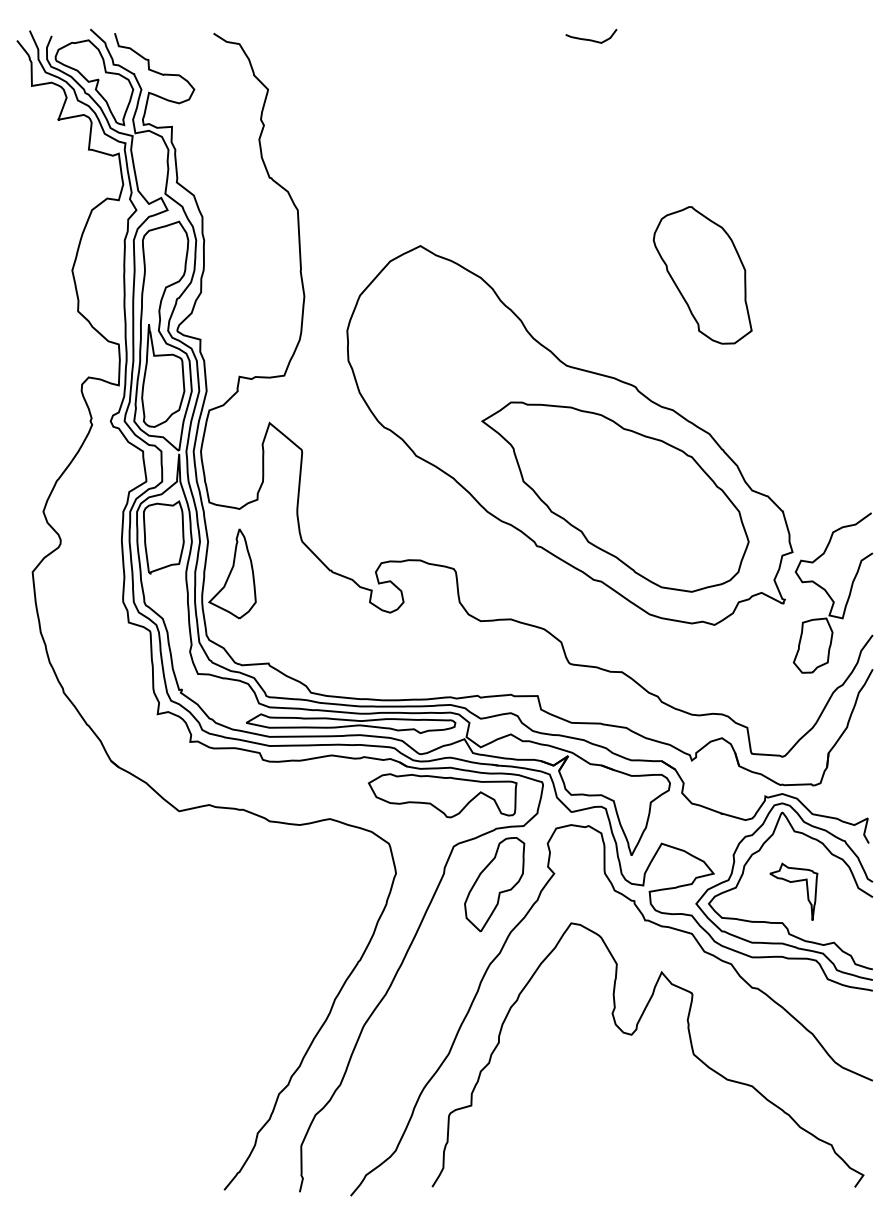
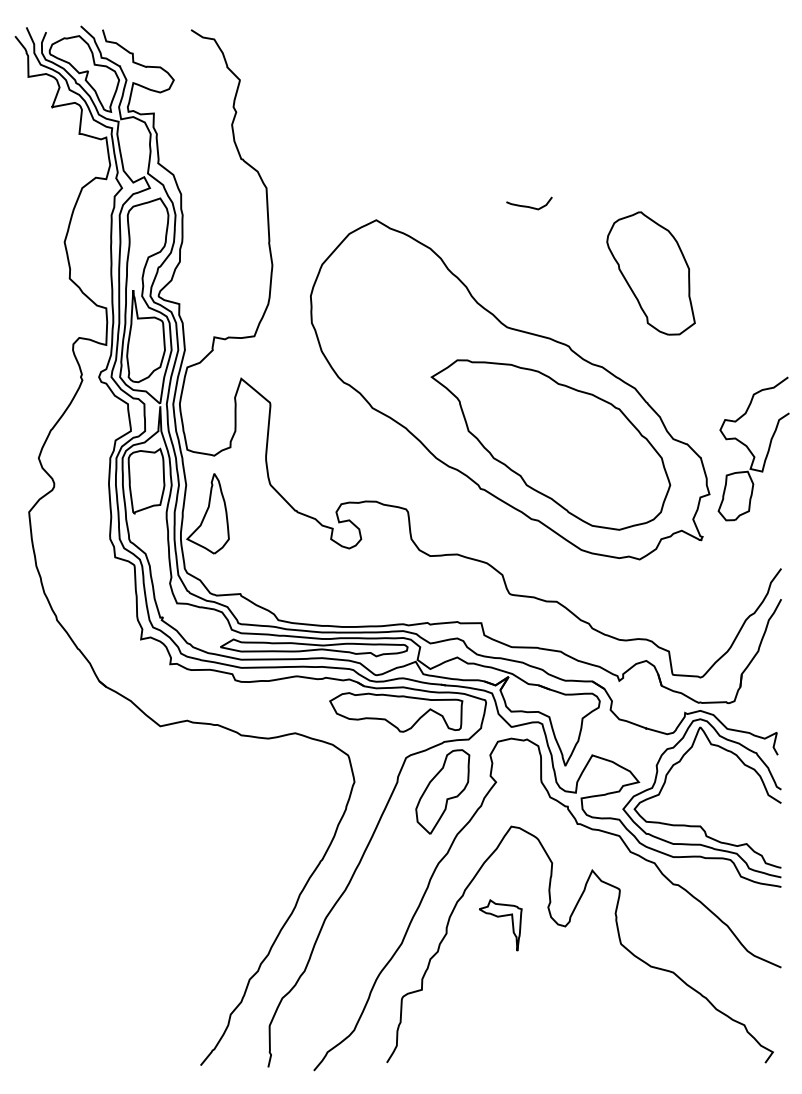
curve: (591, 39) -> (529, 206), moved
part: (702, 275) -> (650, 273), moved
part: (832, 592) -> (753, 448), moved
part: (793, 882) -> (500, 917), moved

